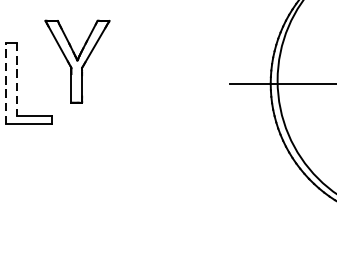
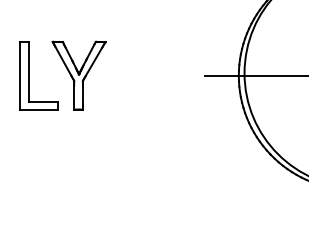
part: (76, 61) -> (78, 75), moved
line: (16, 79) -> (28, 72), dashed -> solid
line: (6, 83) -> (20, 75), dashed -> solid

